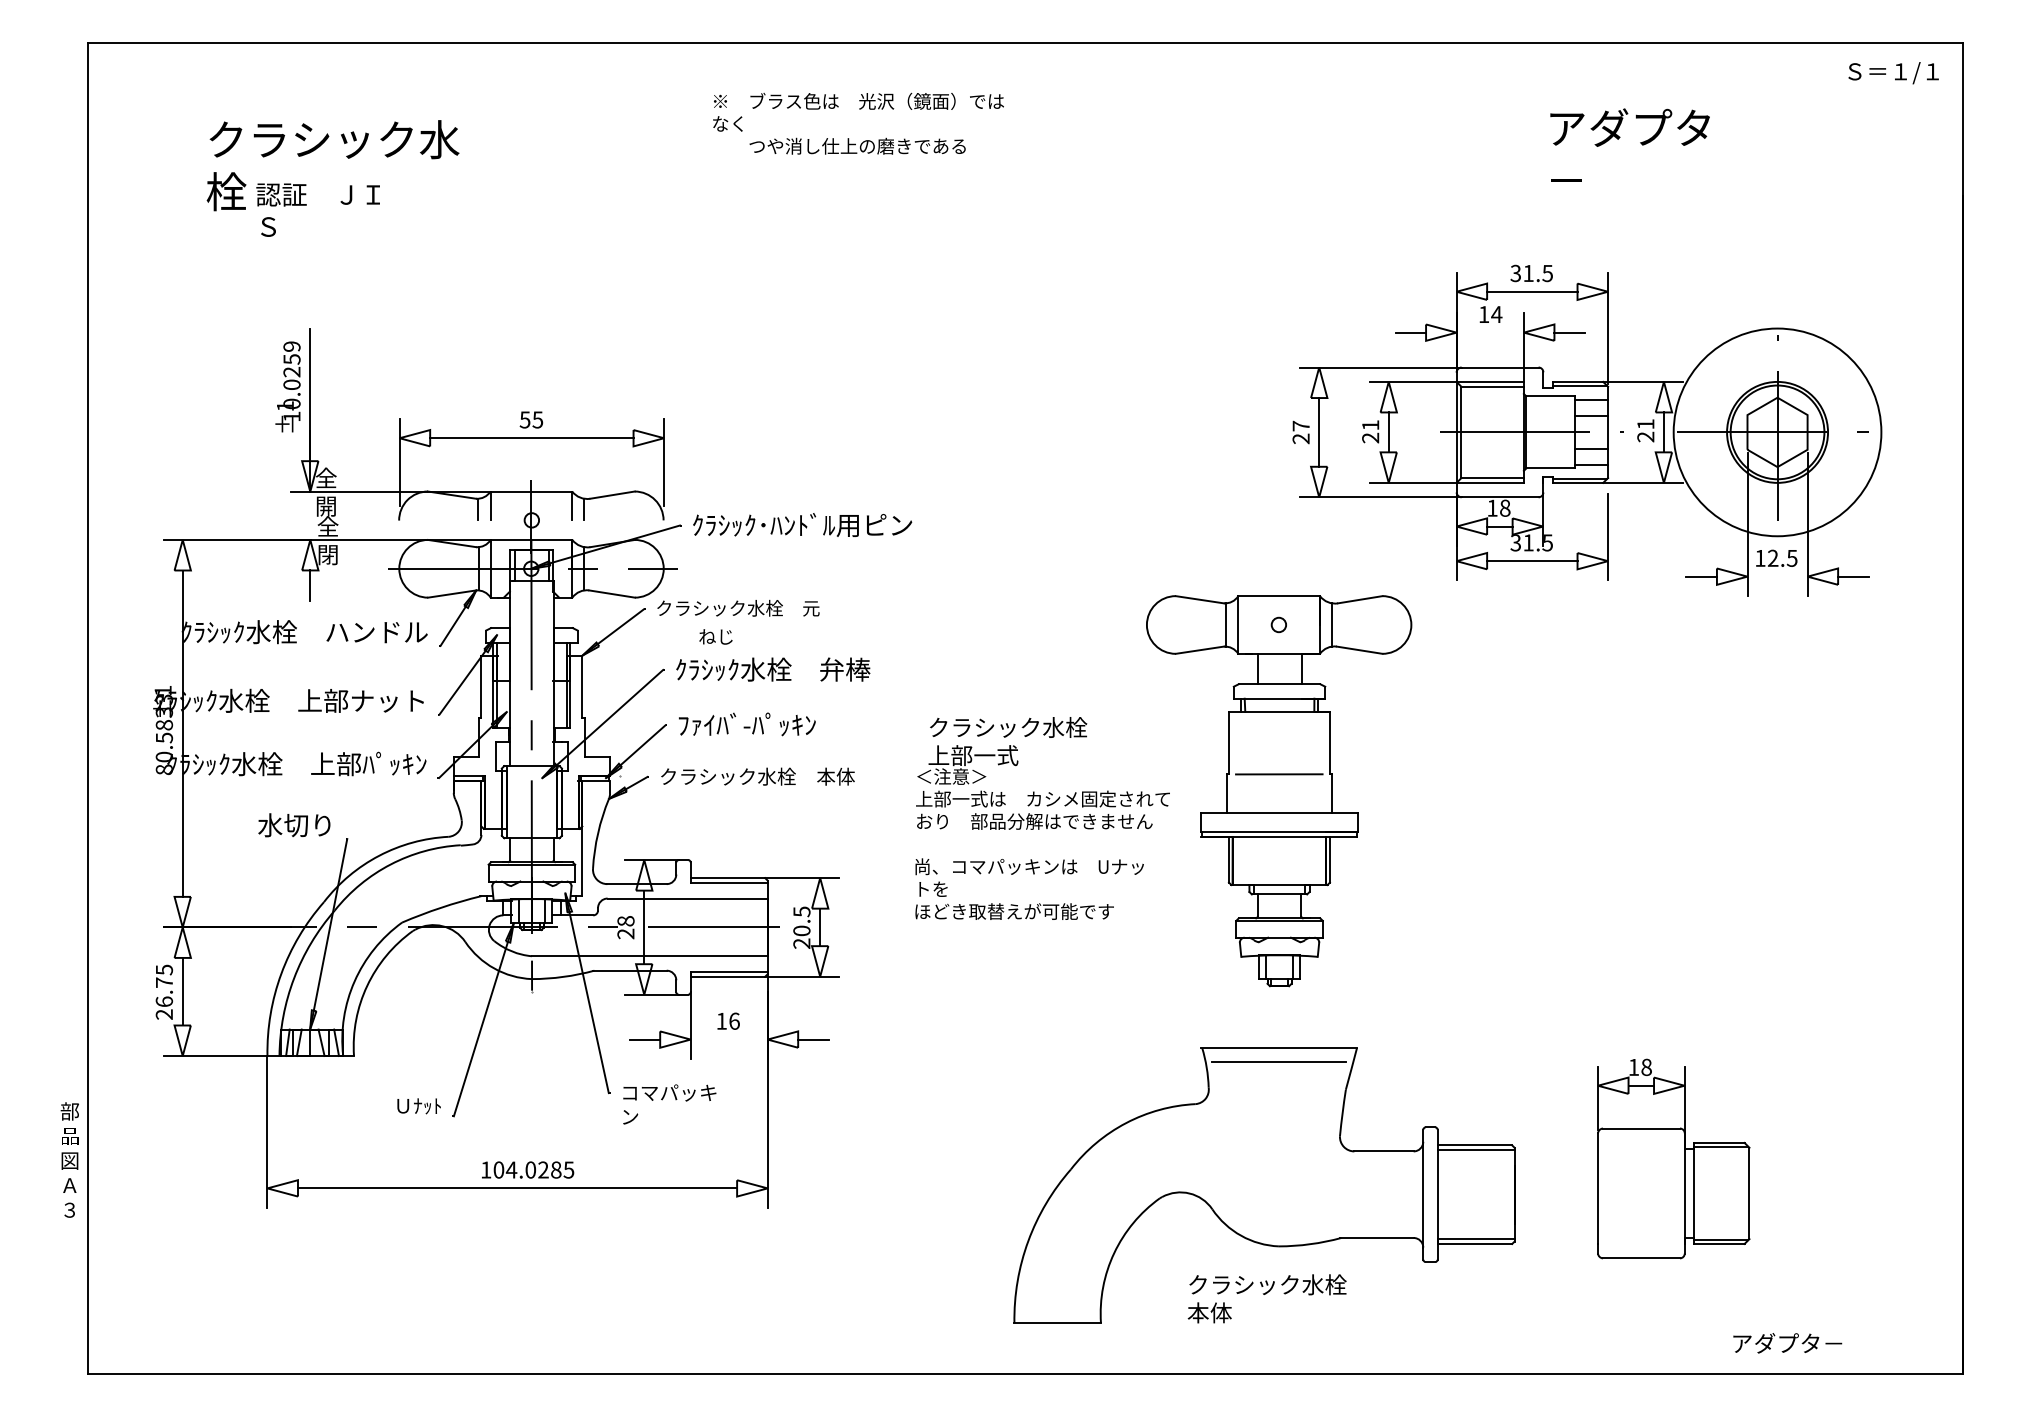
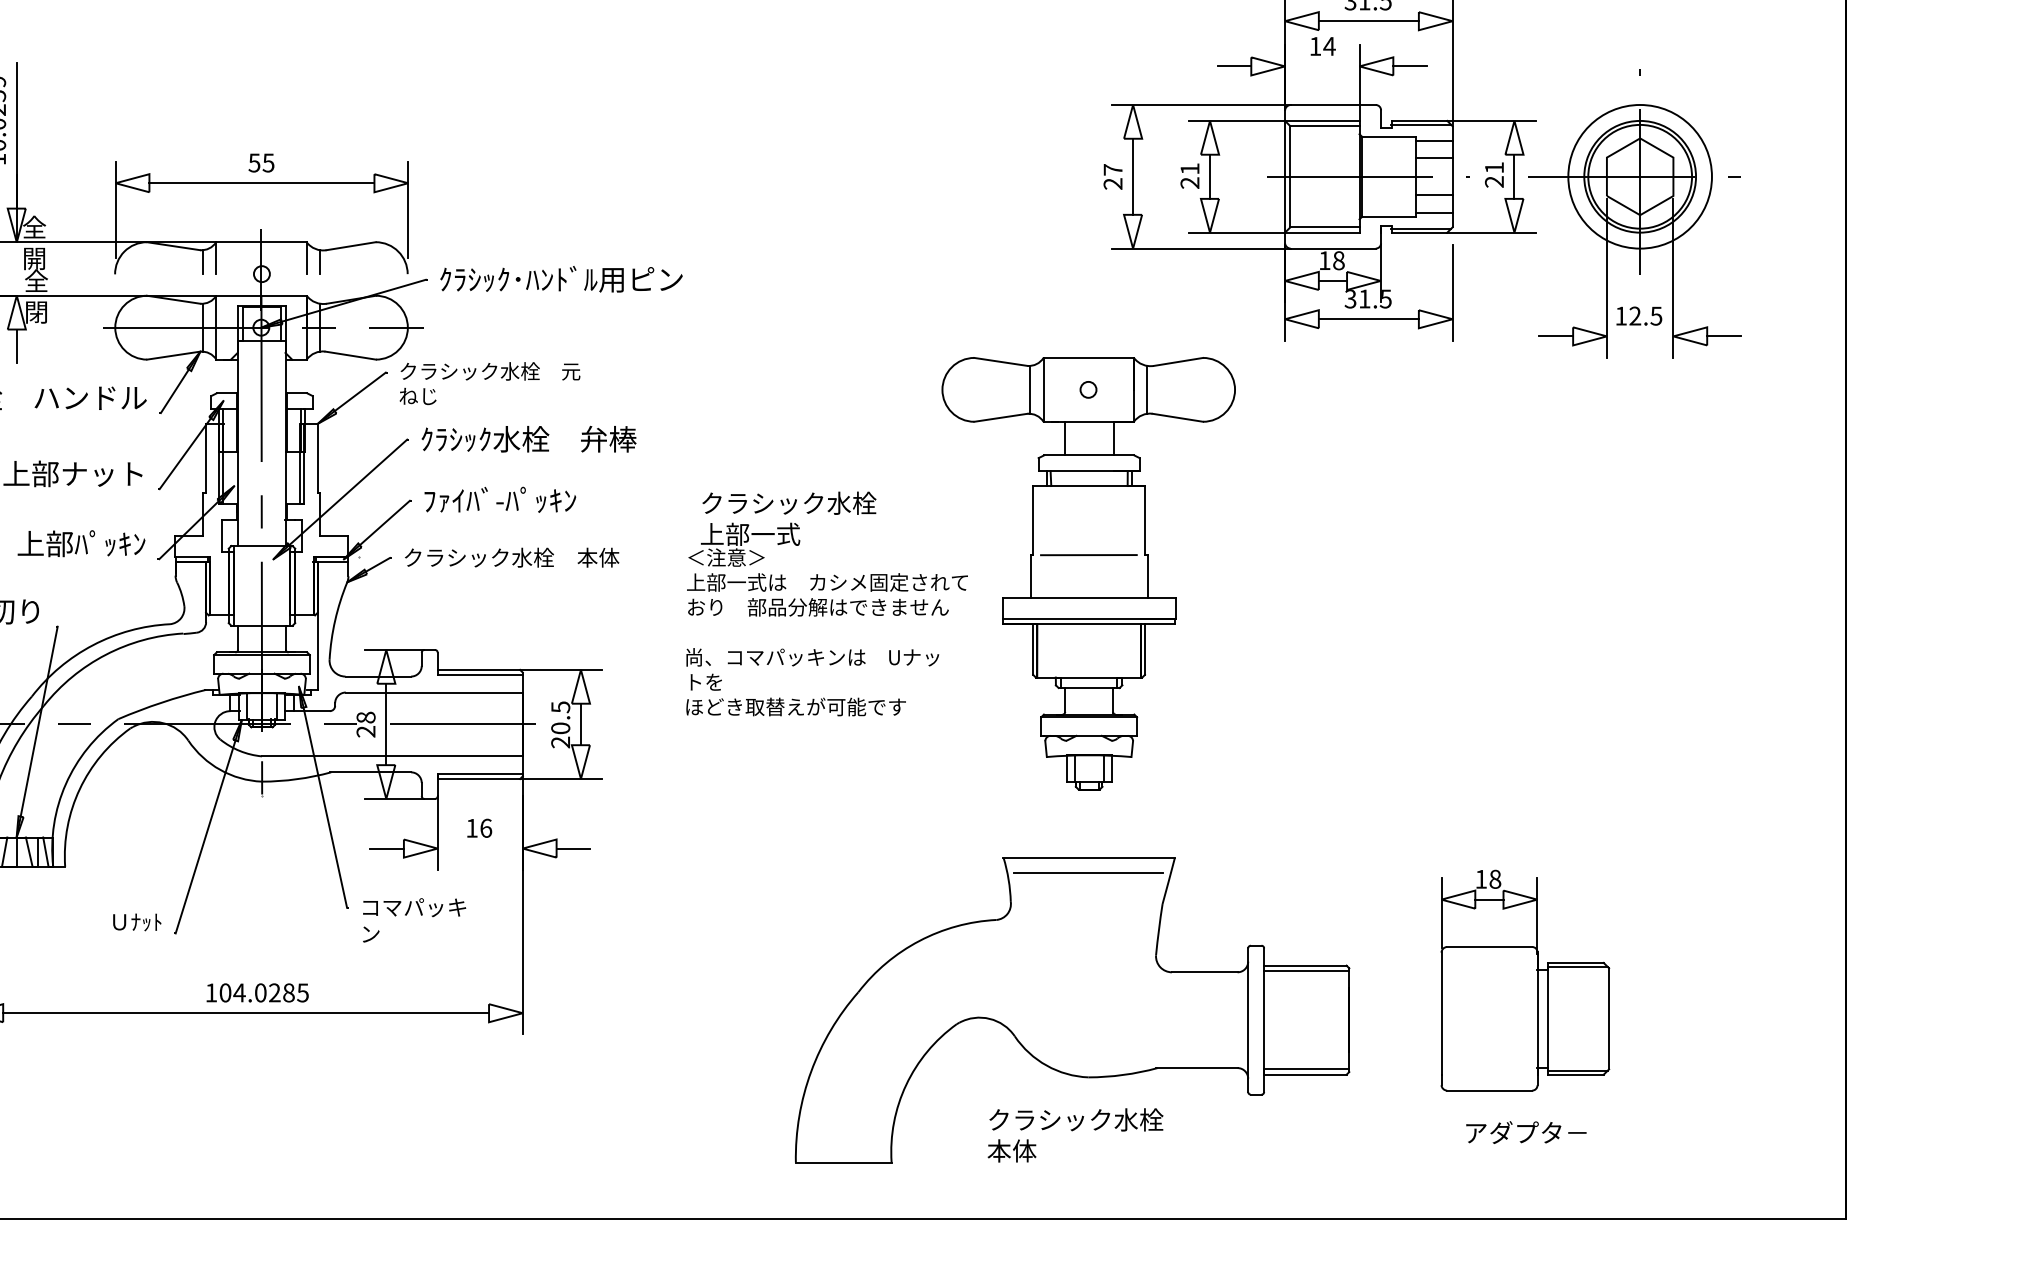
circle: (1777, 432) -> (1640, 176), size x0.62
text: (715, 636) -> (417, 395), moved
text: (1787, 1343) -> (1526, 1132), moved

